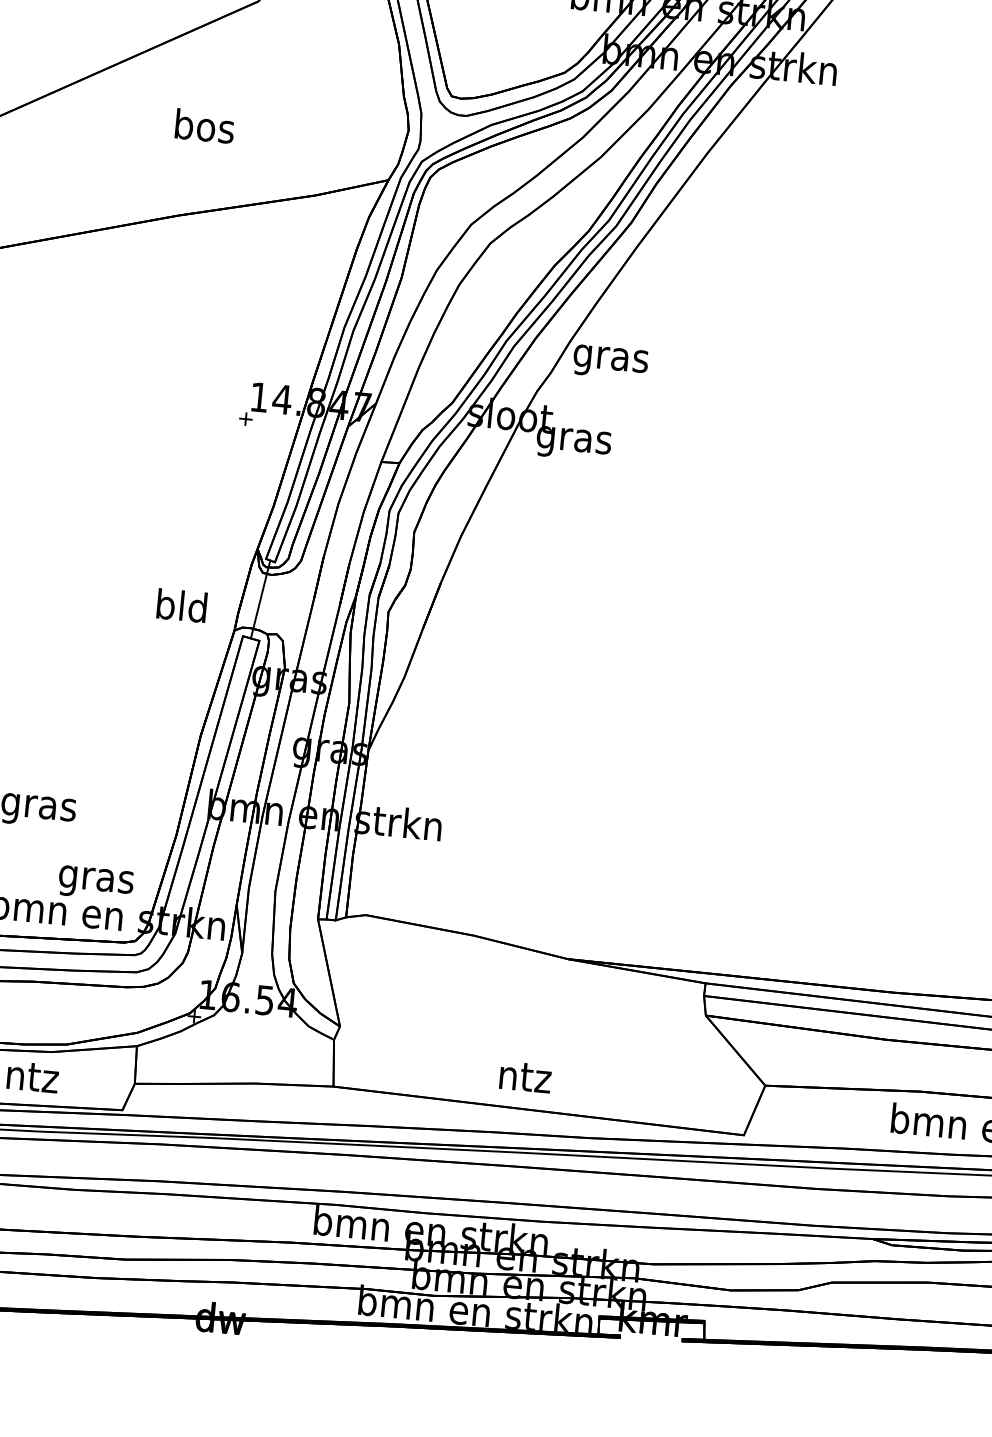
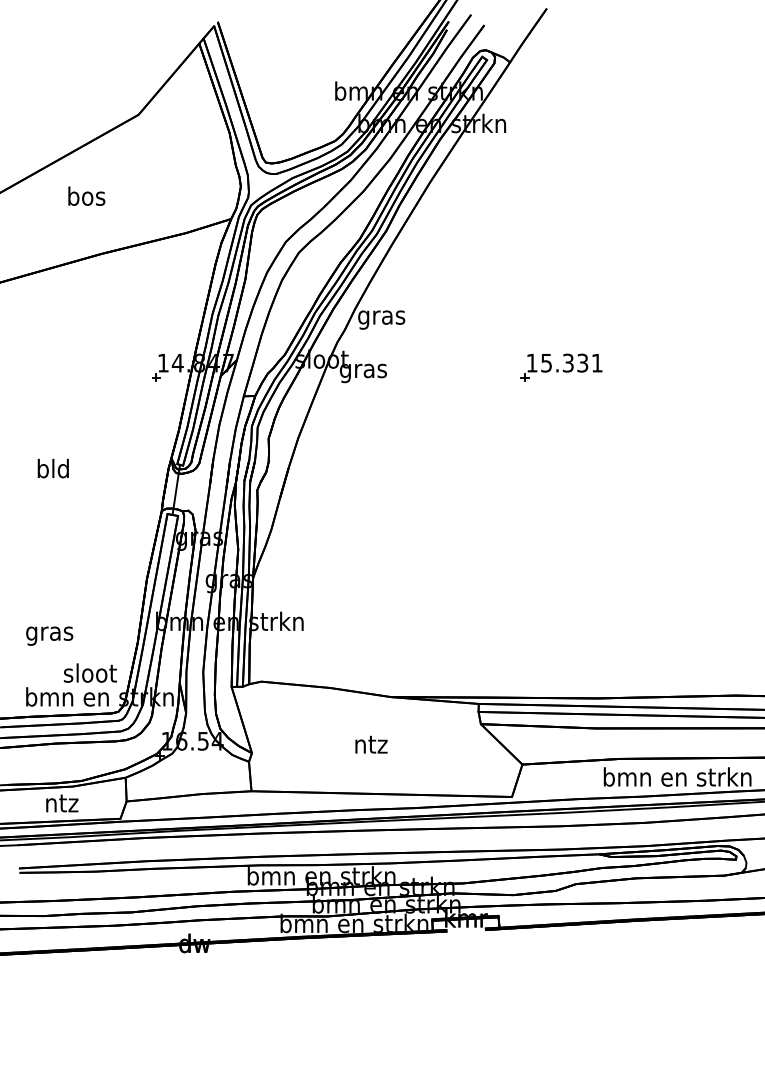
text: (204, 124) -> (86, 195), moved
part: (887, 464) -> (561, 367), added
text: (180, 605) -> (52, 468), moved
text: (95, 879) -> (89, 675), gras -> sloot
text: (525, 1076) -> (371, 744), moved

